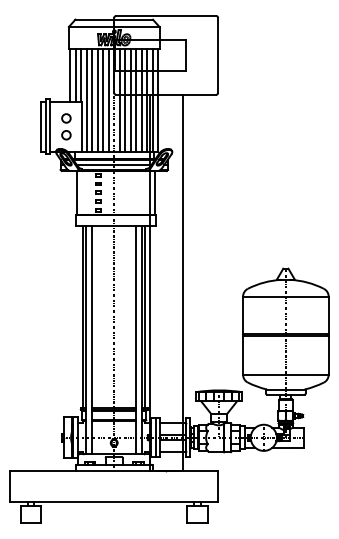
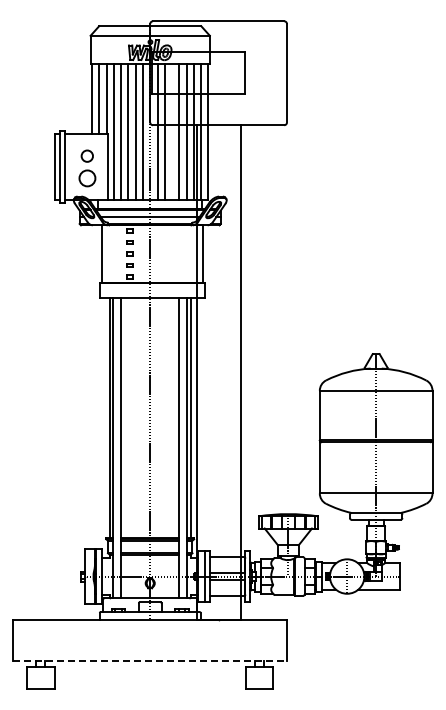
line: (131, 100) -> (172, 132), removed
circle: (65, 134) -> (86, 177), size x1.4
line: (114, 502) -> (150, 661), solid -> dashed

